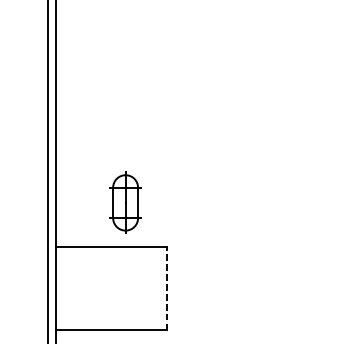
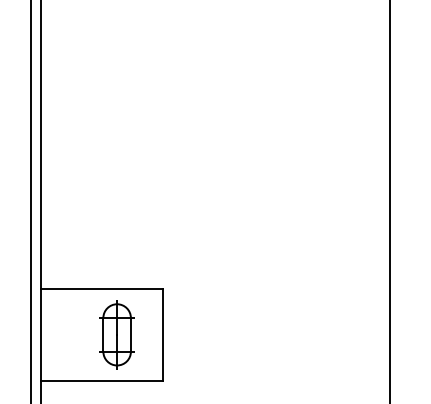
part: (125, 202) -> (116, 334), moved
line: (167, 288) -> (163, 334), dashed -> solid

